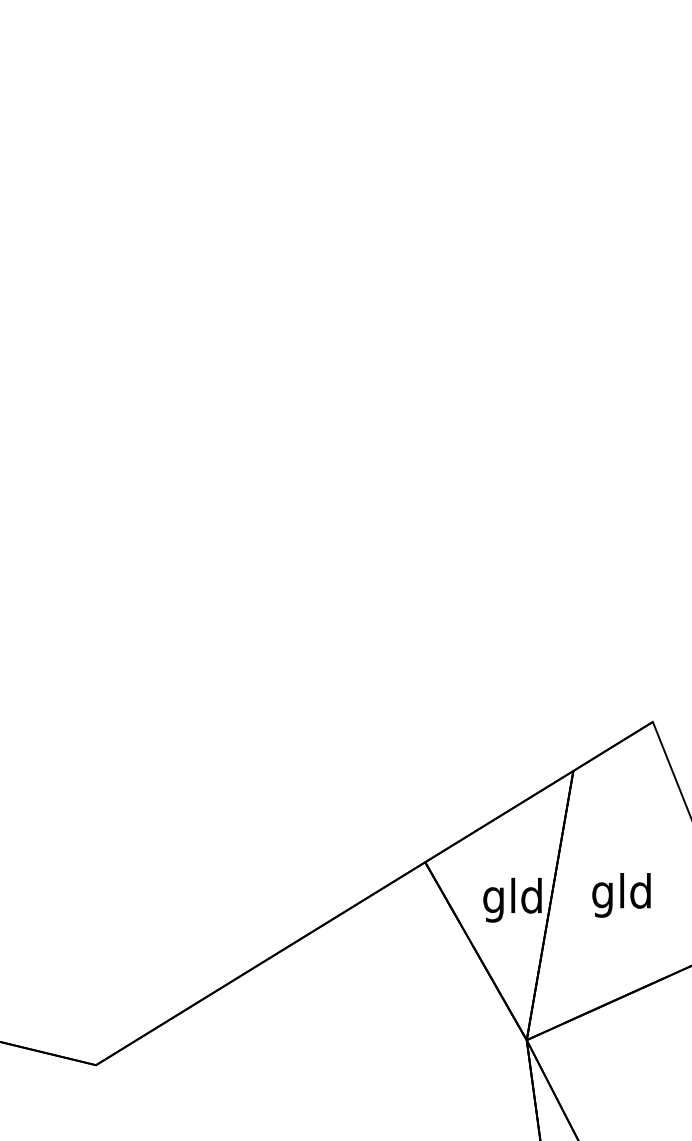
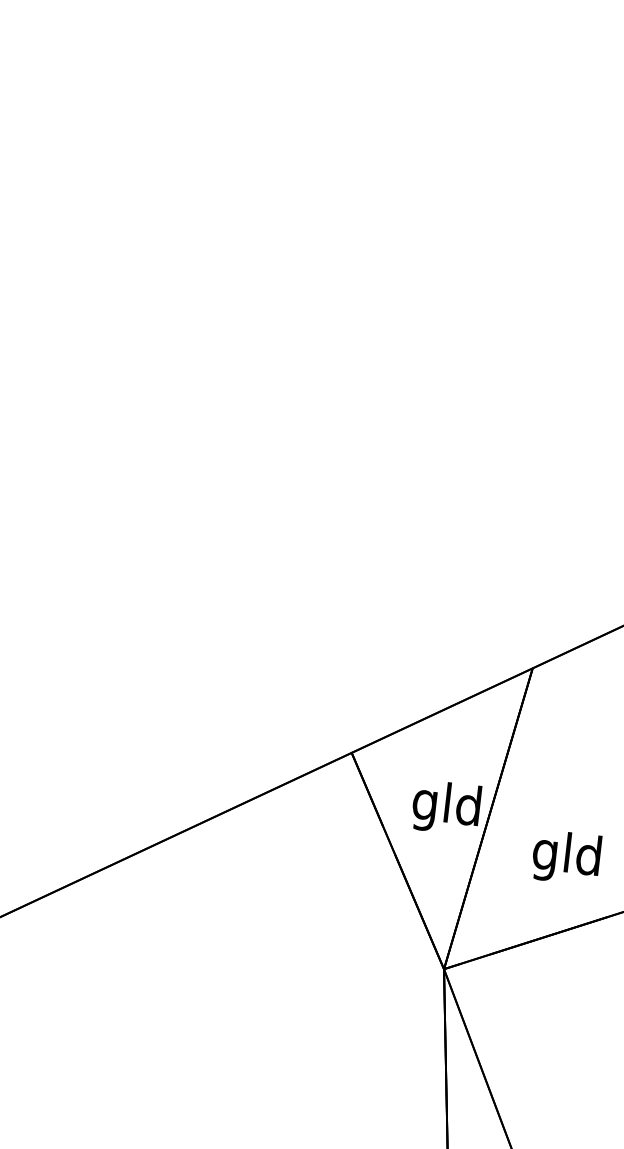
text: (621, 895) -> (566, 857), moved

